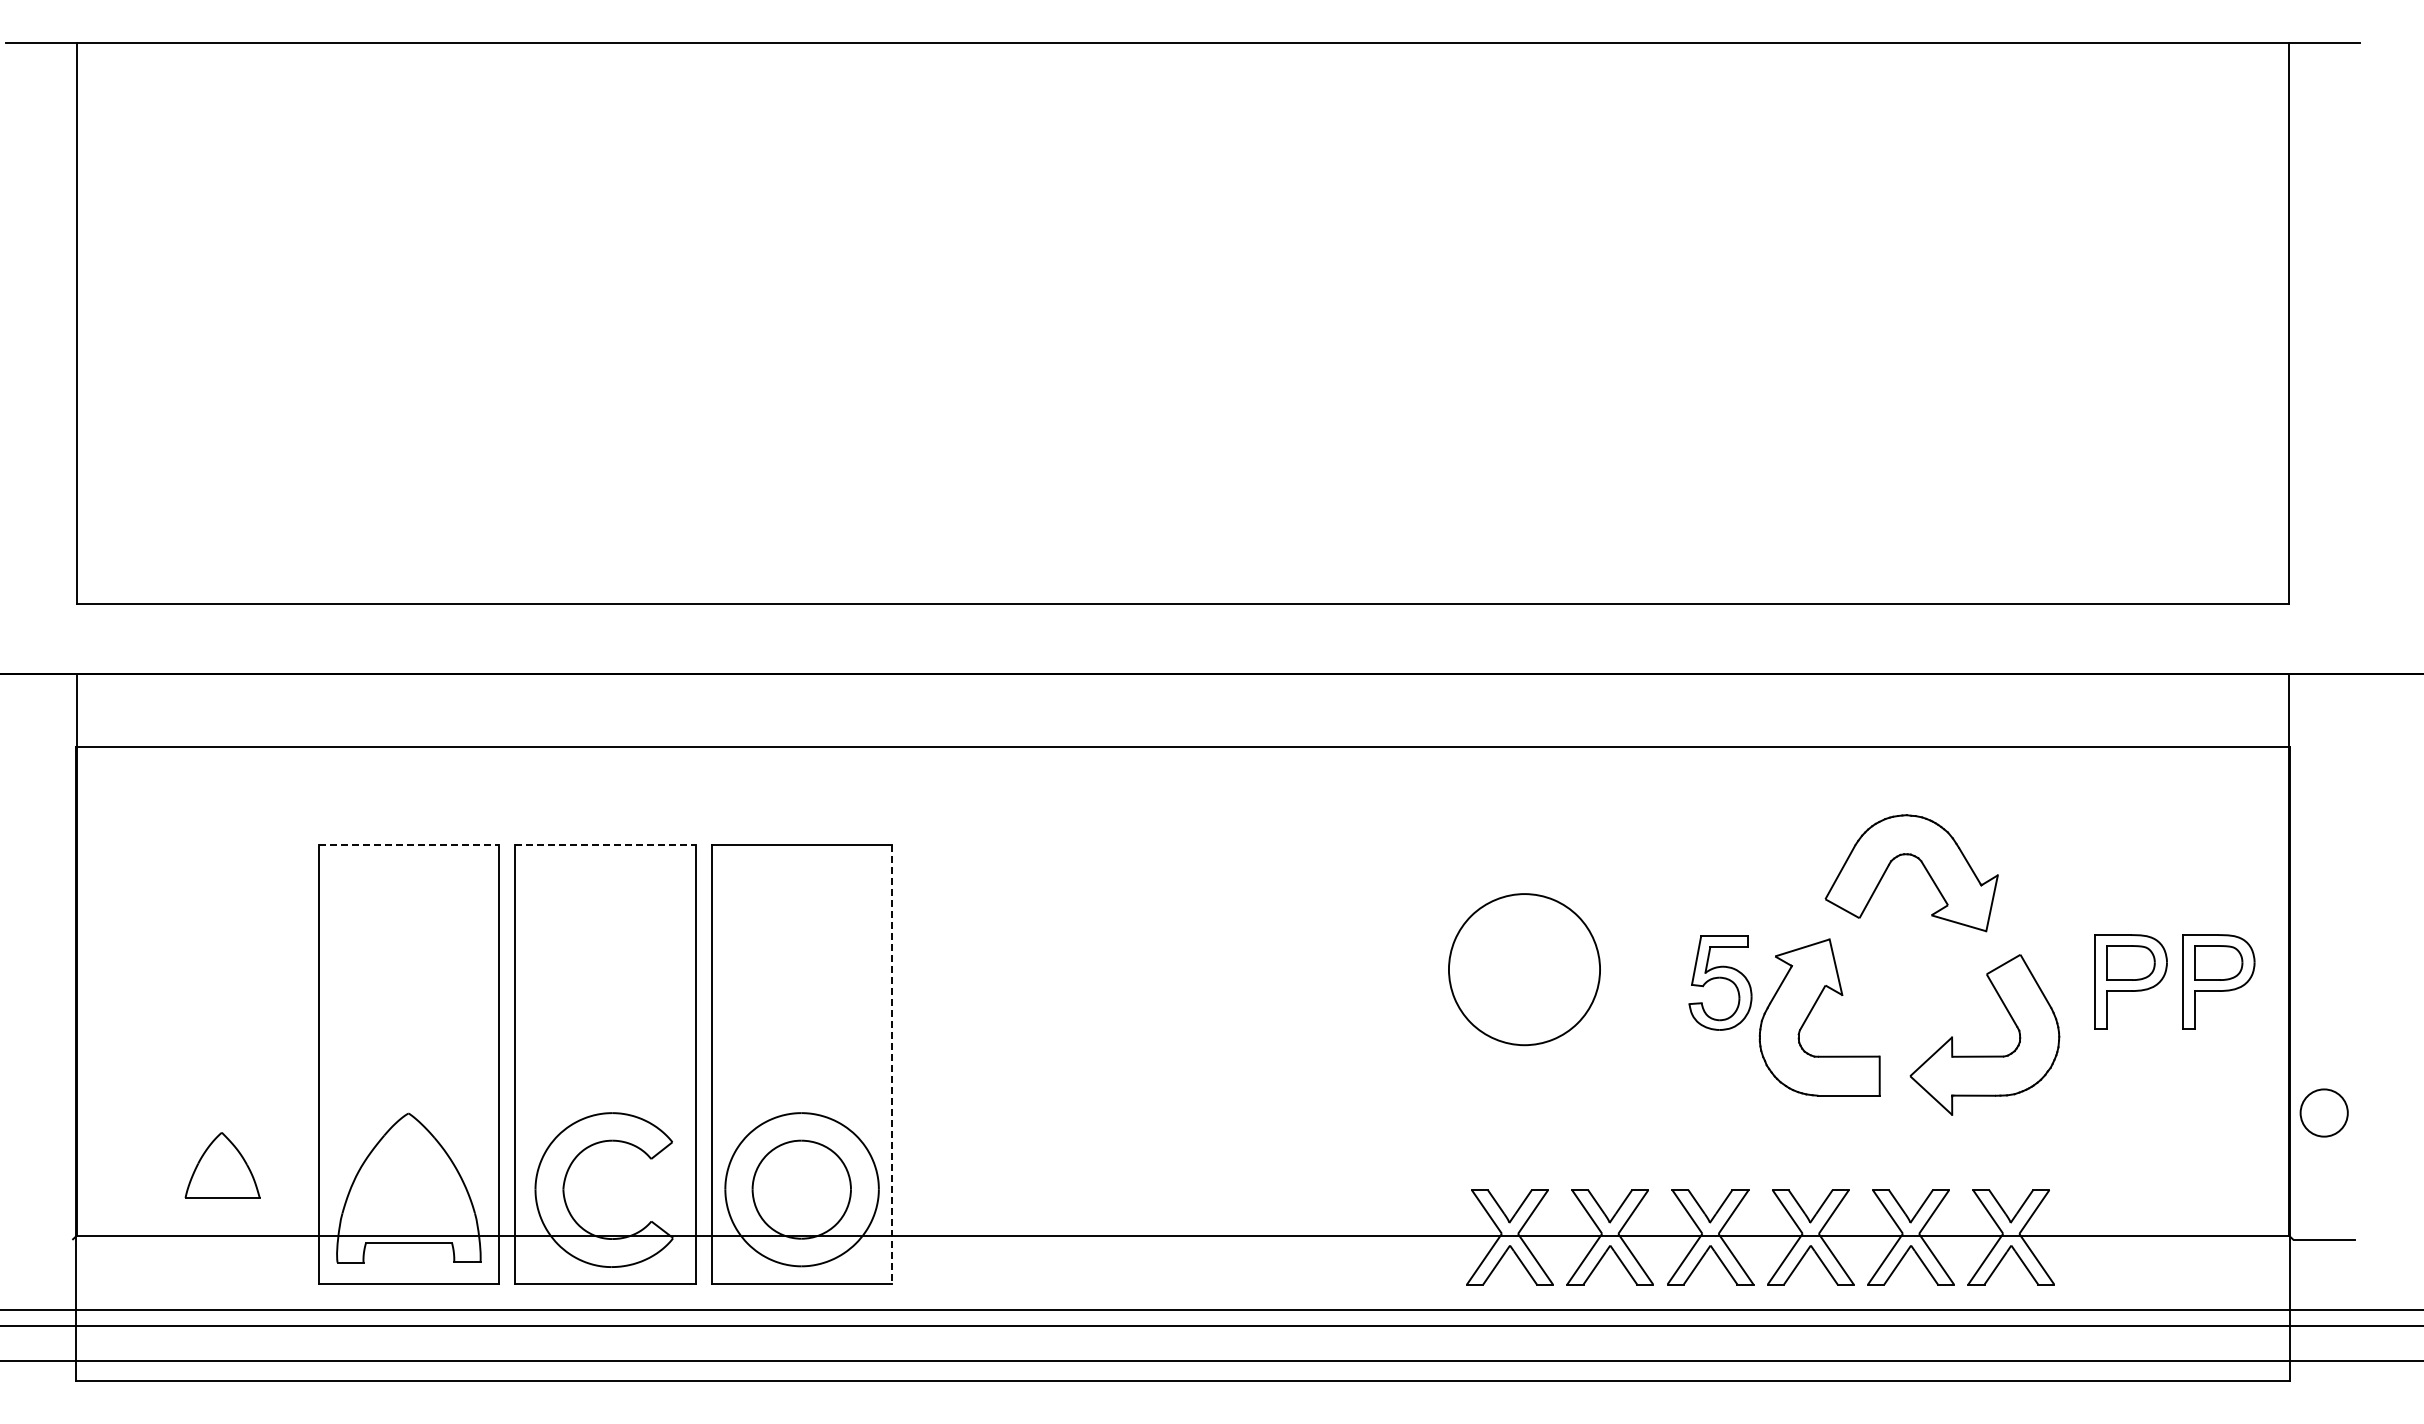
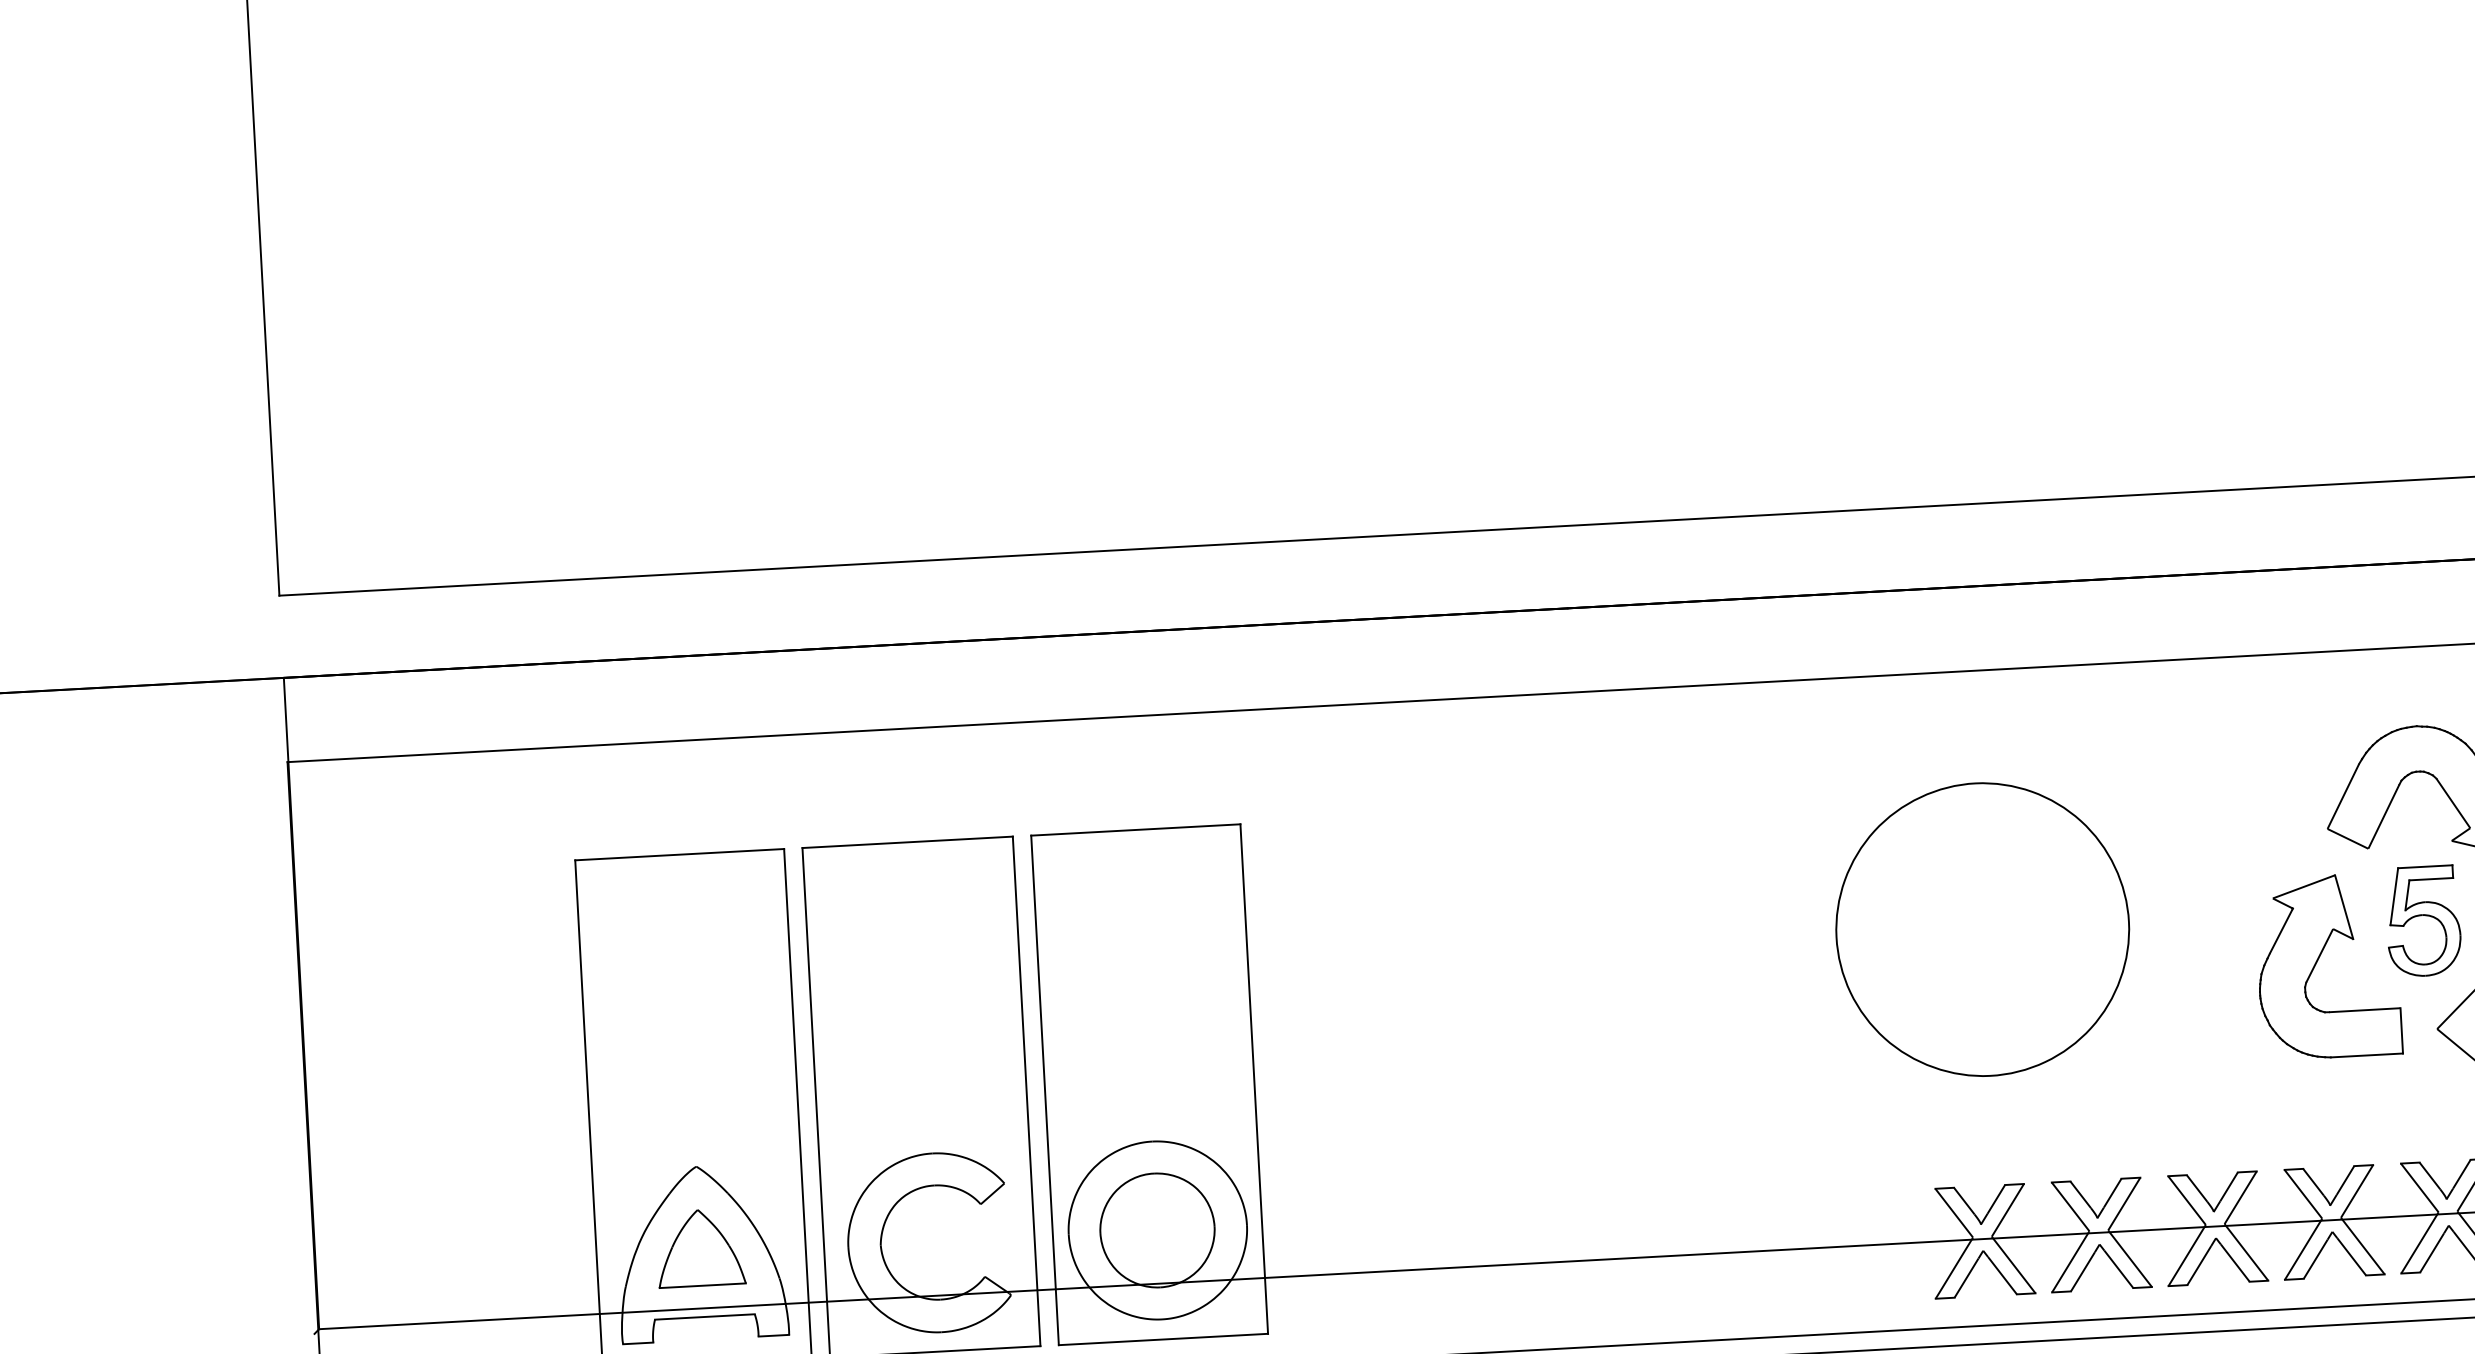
line: (408, 844) -> (679, 854), dashed -> solid
line: (605, 844) -> (907, 842), dashed -> solid
part: (1524, 969) -> (1982, 929), size x1.67
part: (1720, 982) -> (2423, 920), moved
line: (891, 1064) -> (1253, 1079), dashed -> solid
part: (222, 1165) -> (700, 1247), moved

